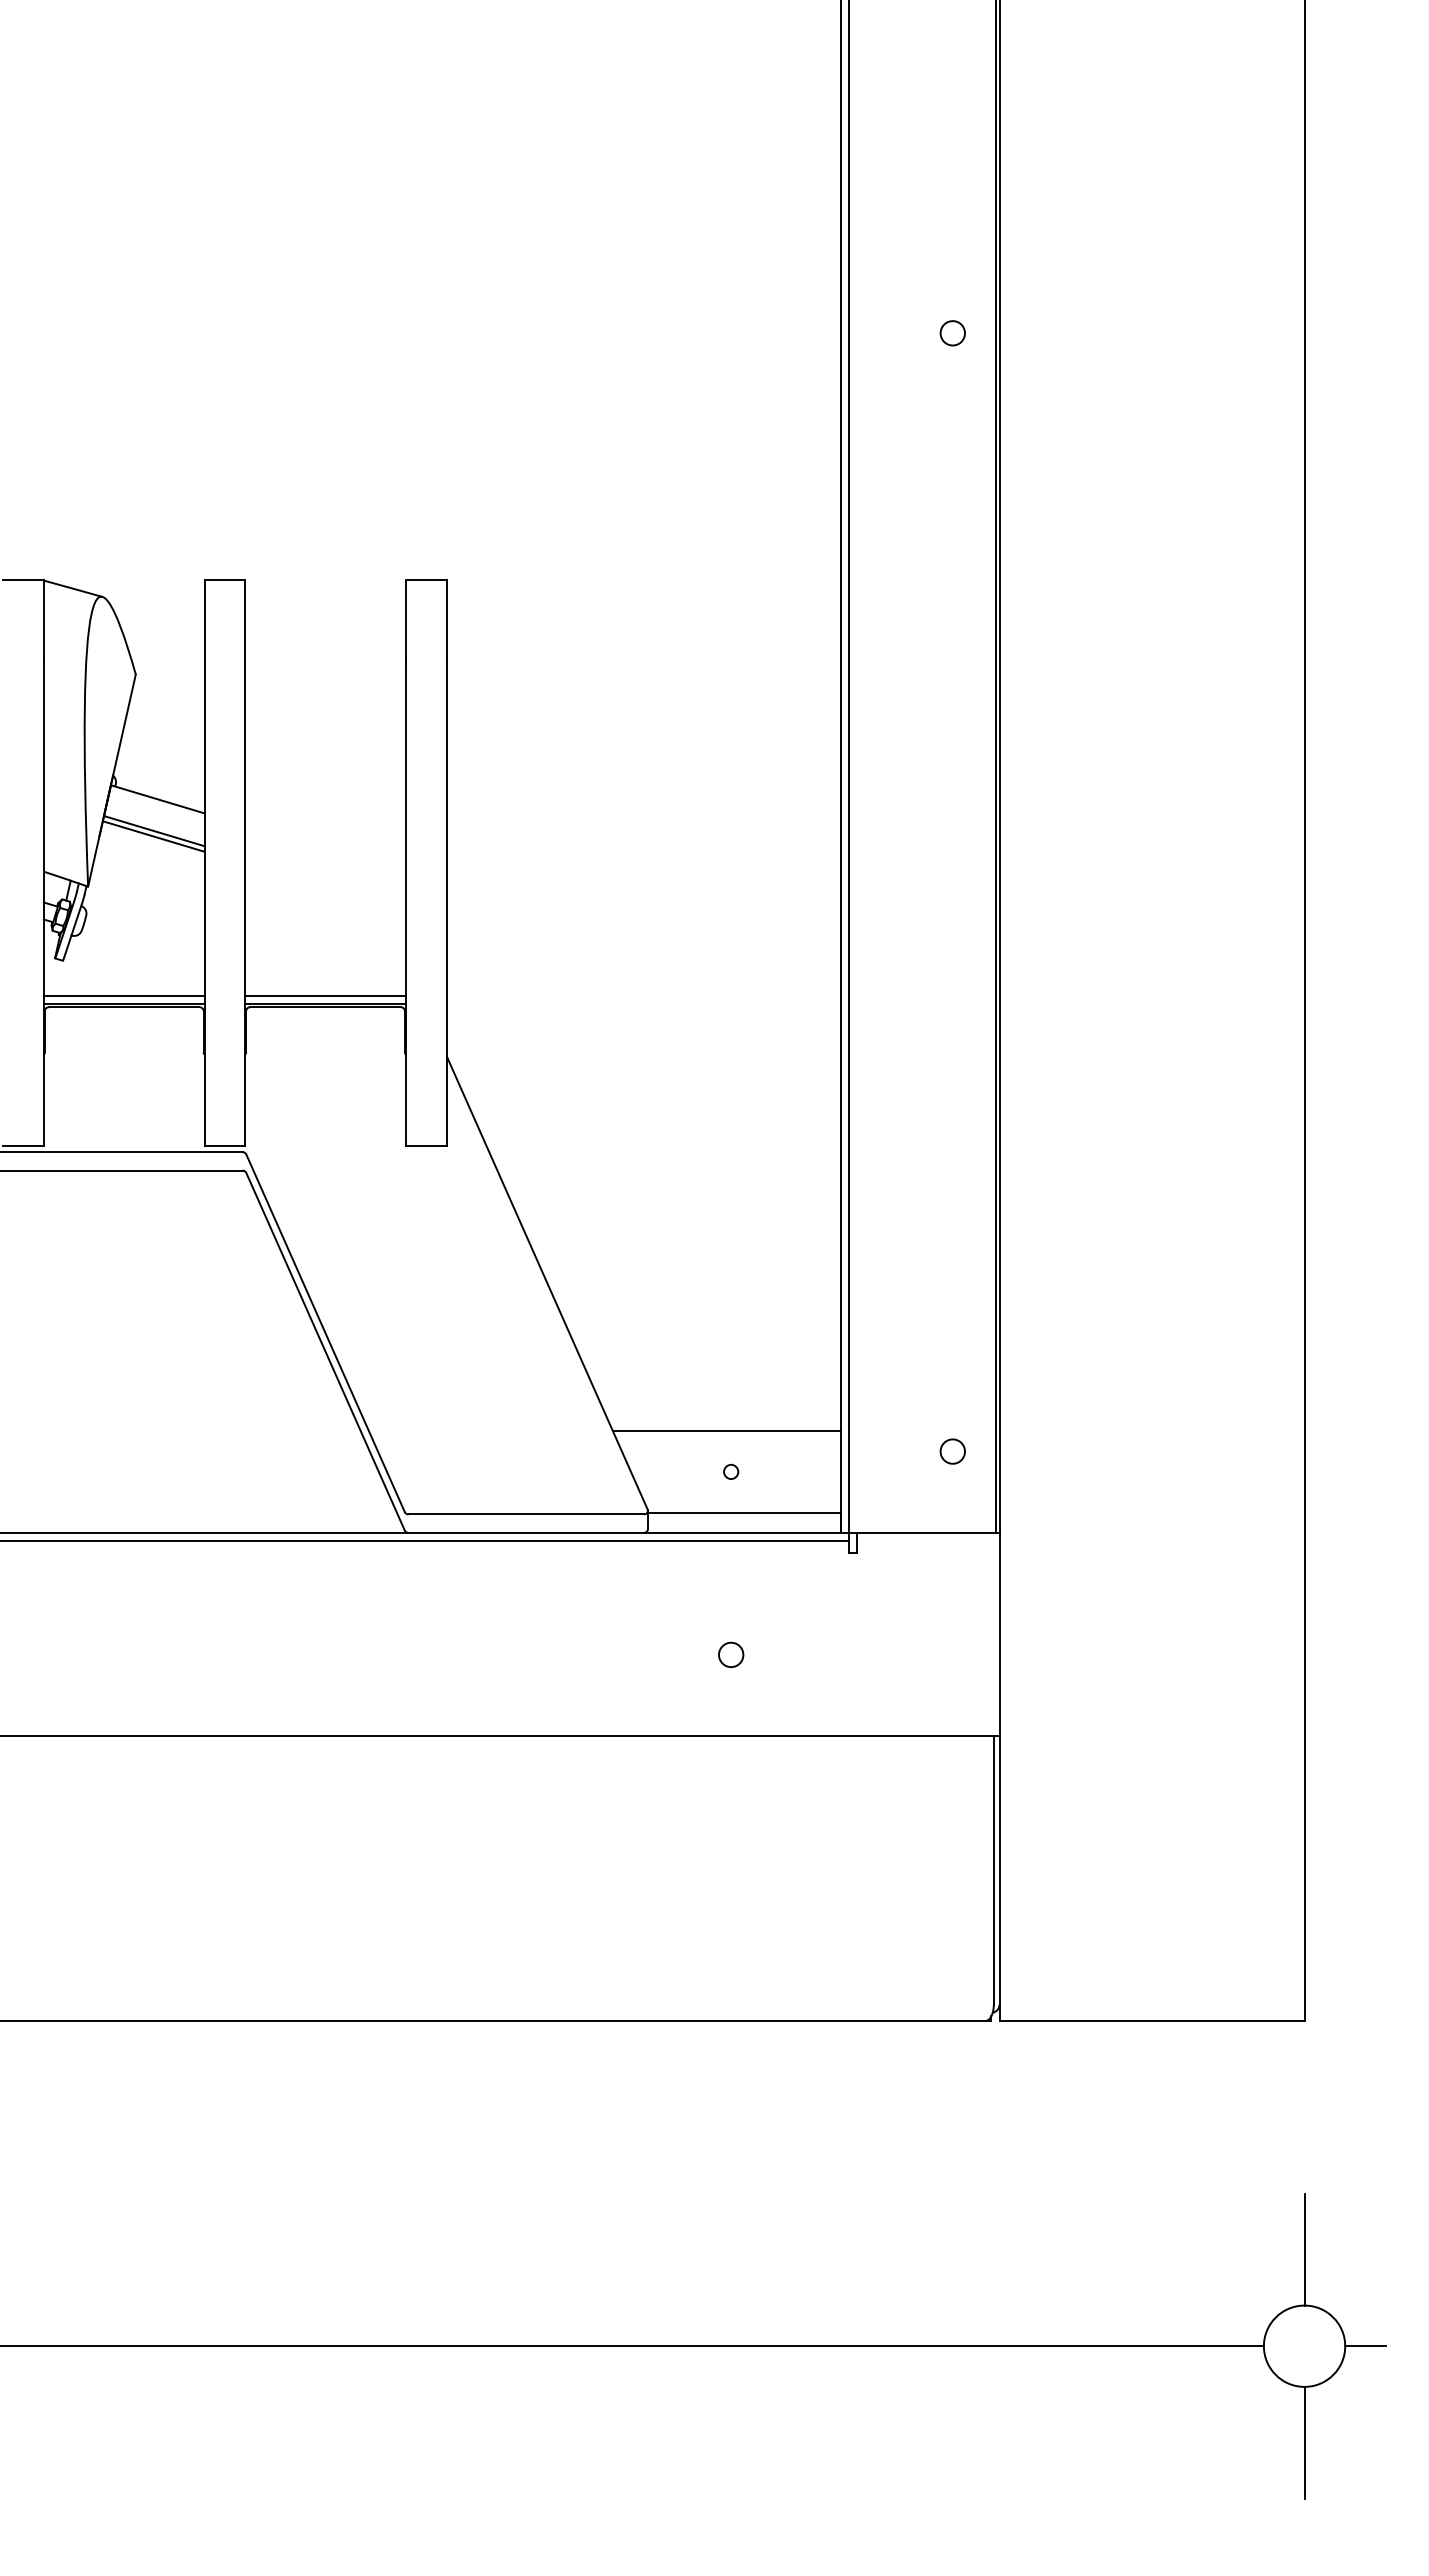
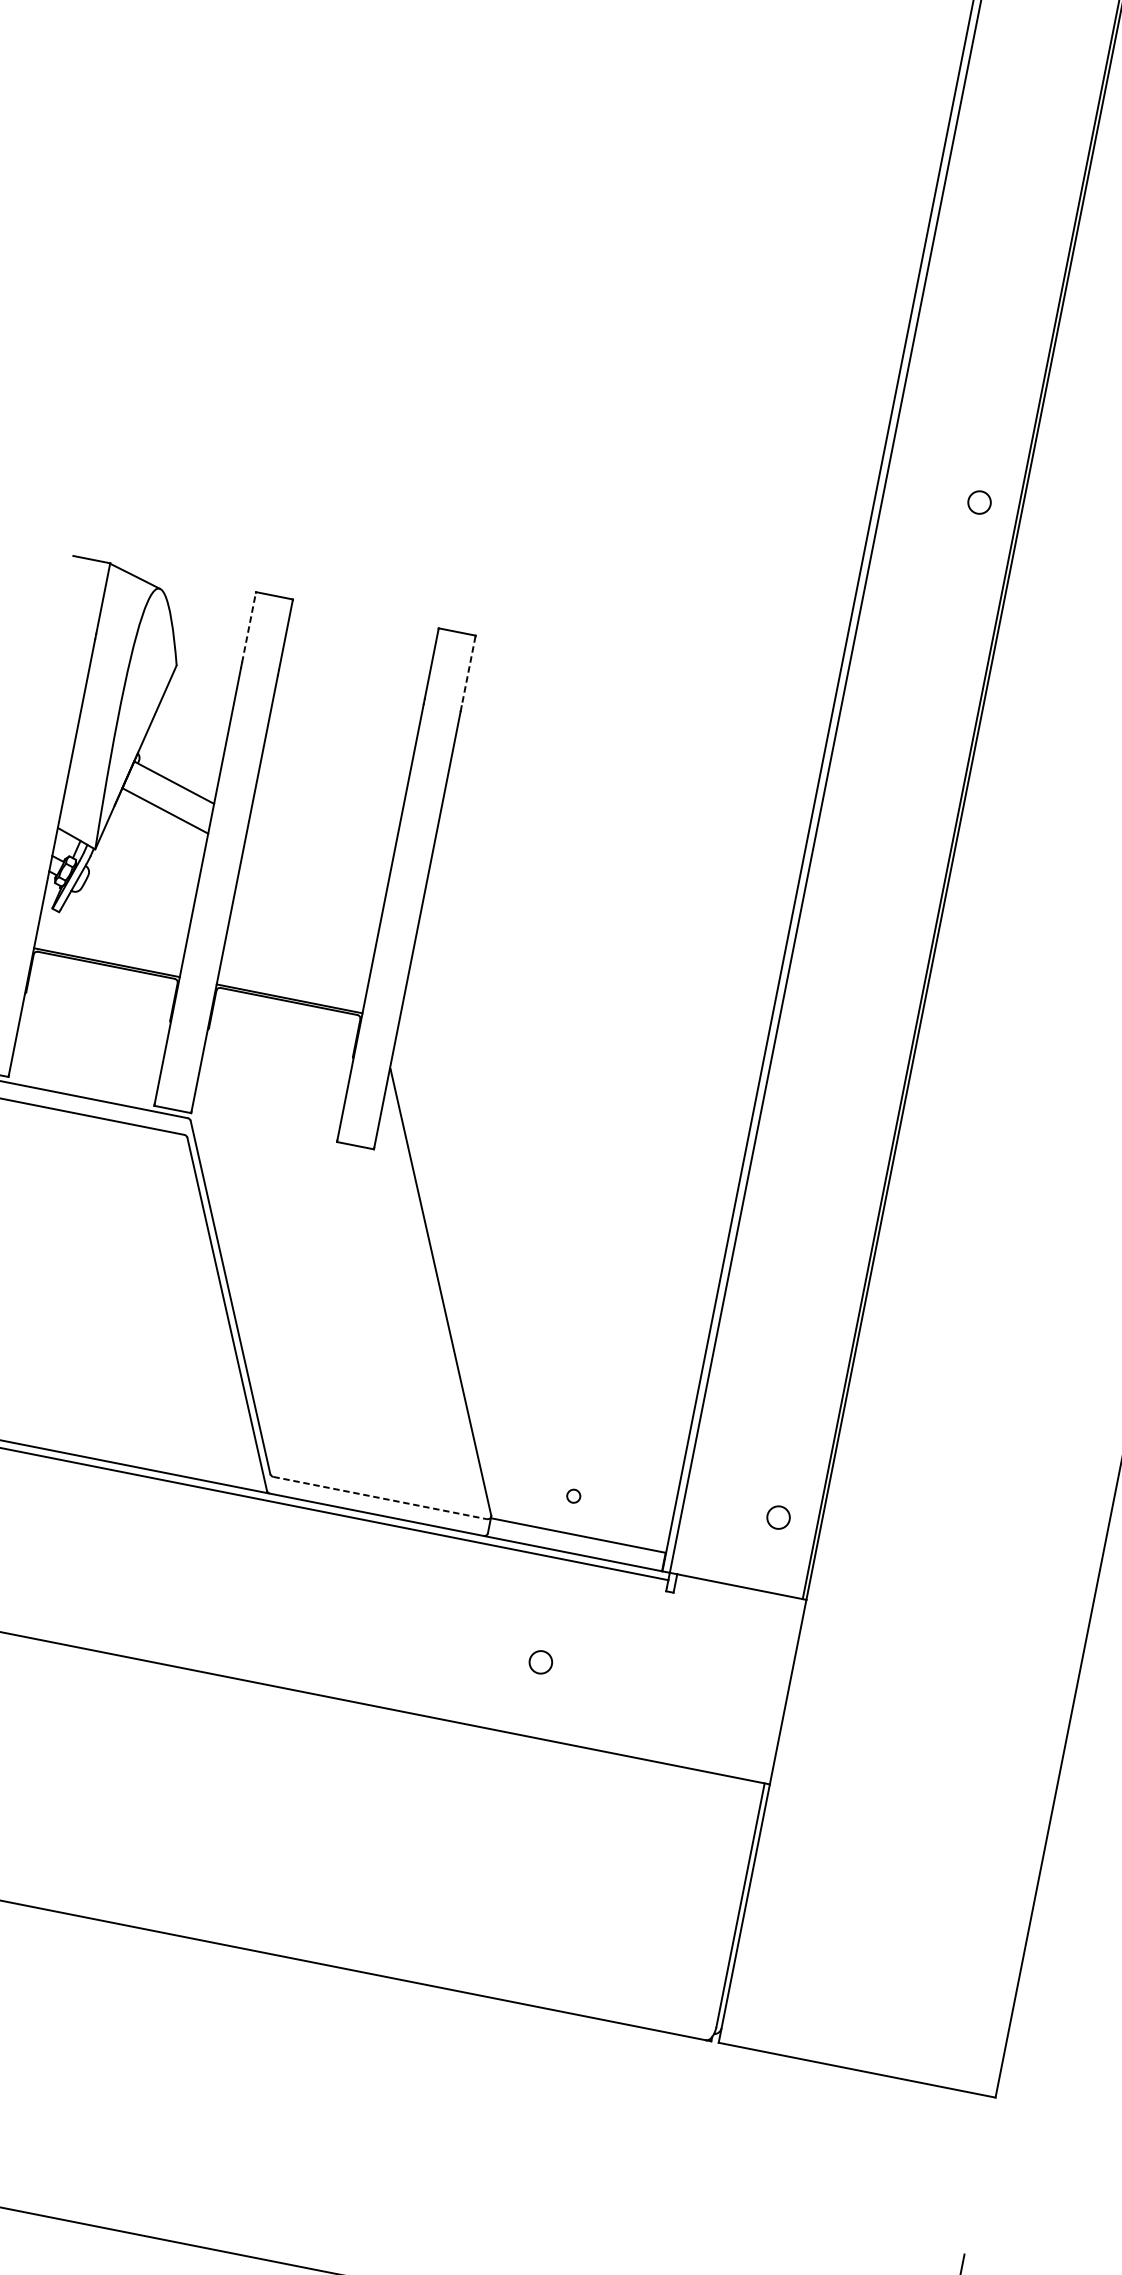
line: (204, 618) -> (249, 626), solid -> dashed
line: (446, 619) -> (468, 671), solid -> dashed
line: (153, 836) -> (163, 815), removed
line: (123, 996) -> (107, 955), removed
line: (325, 996) -> (290, 991), removed
line: (726, 1431) -> (576, 1458), removed
line: (526, 1514) -> (380, 1498), solid -> dashed

